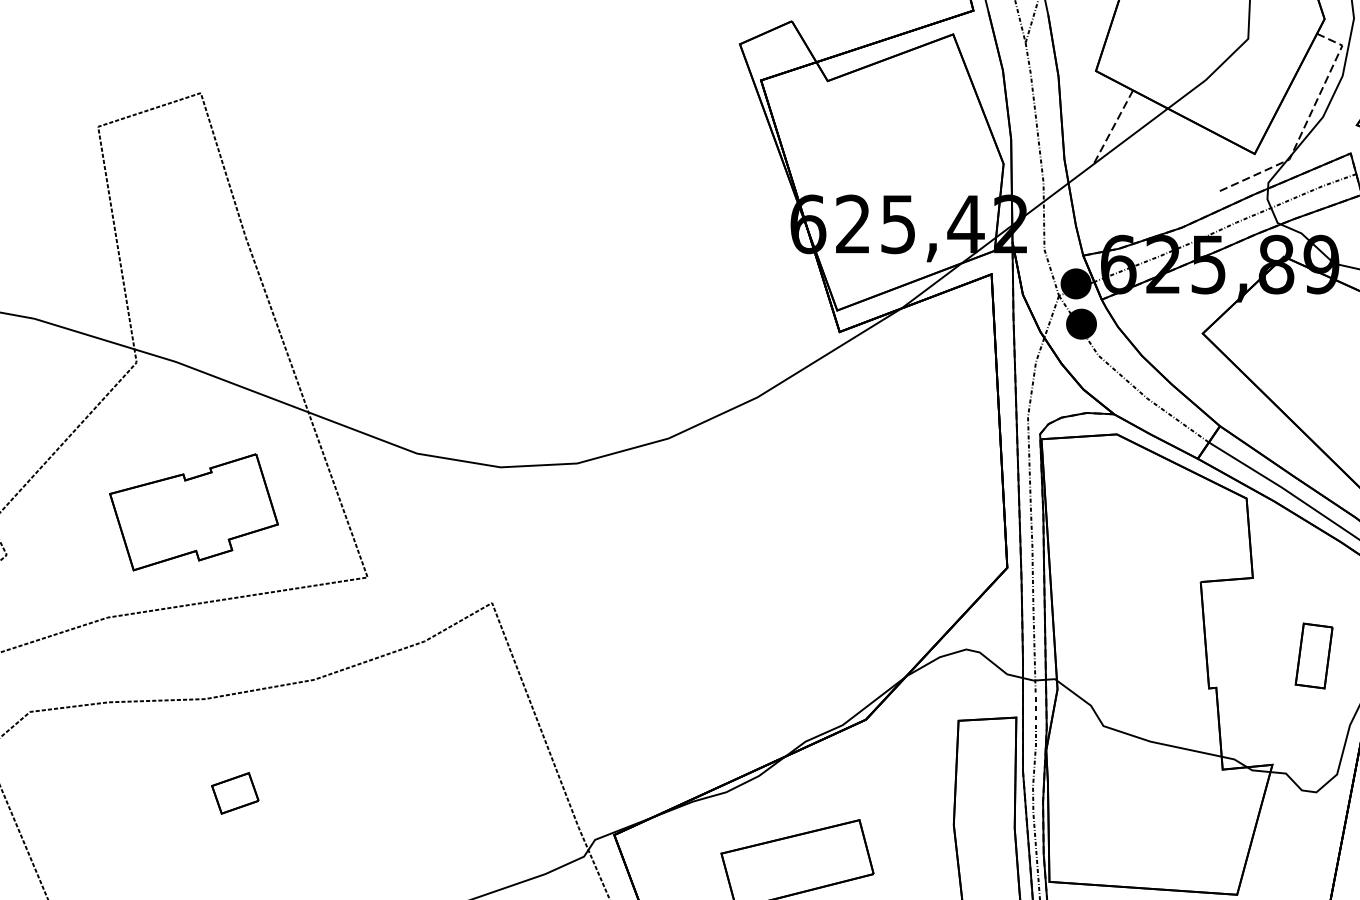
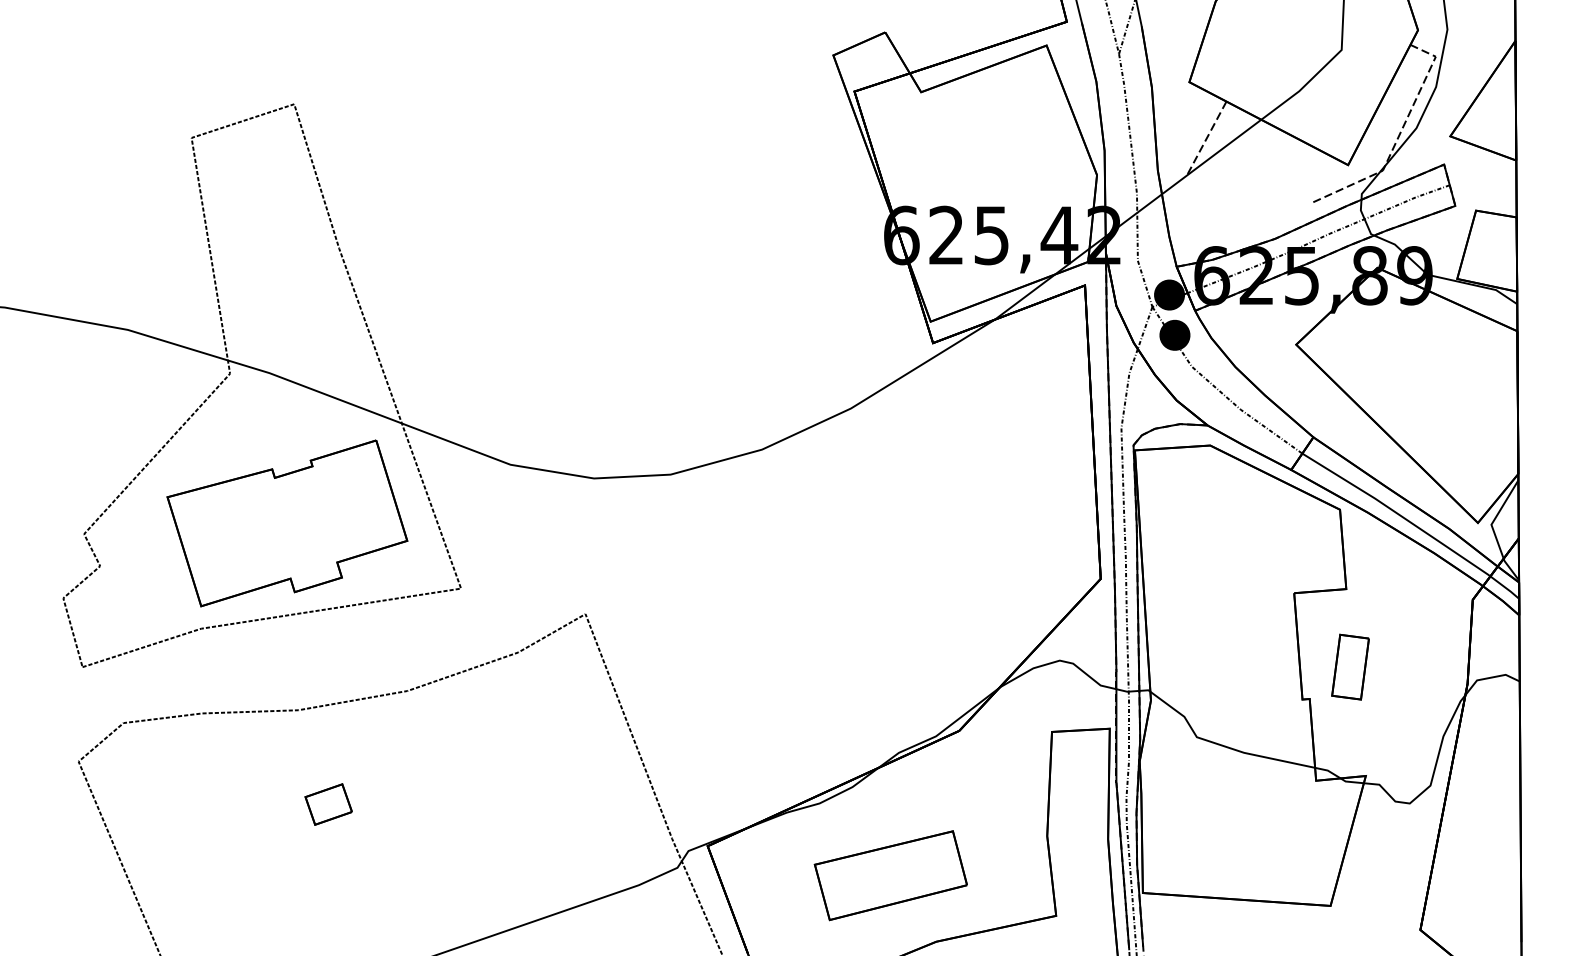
part: (194, 512) -> (287, 523), size x1.43
part: (1314, 655) -> (1350, 666), moved

